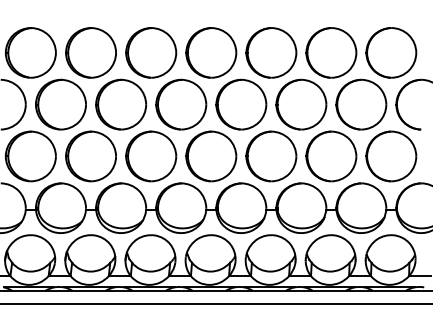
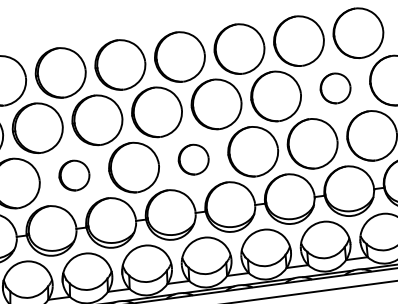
part: (361, 104) -> (335, 88), size x0.6
part: (90, 156) -> (73, 175), size x0.6
part: (211, 156) -> (193, 159), size x0.6

